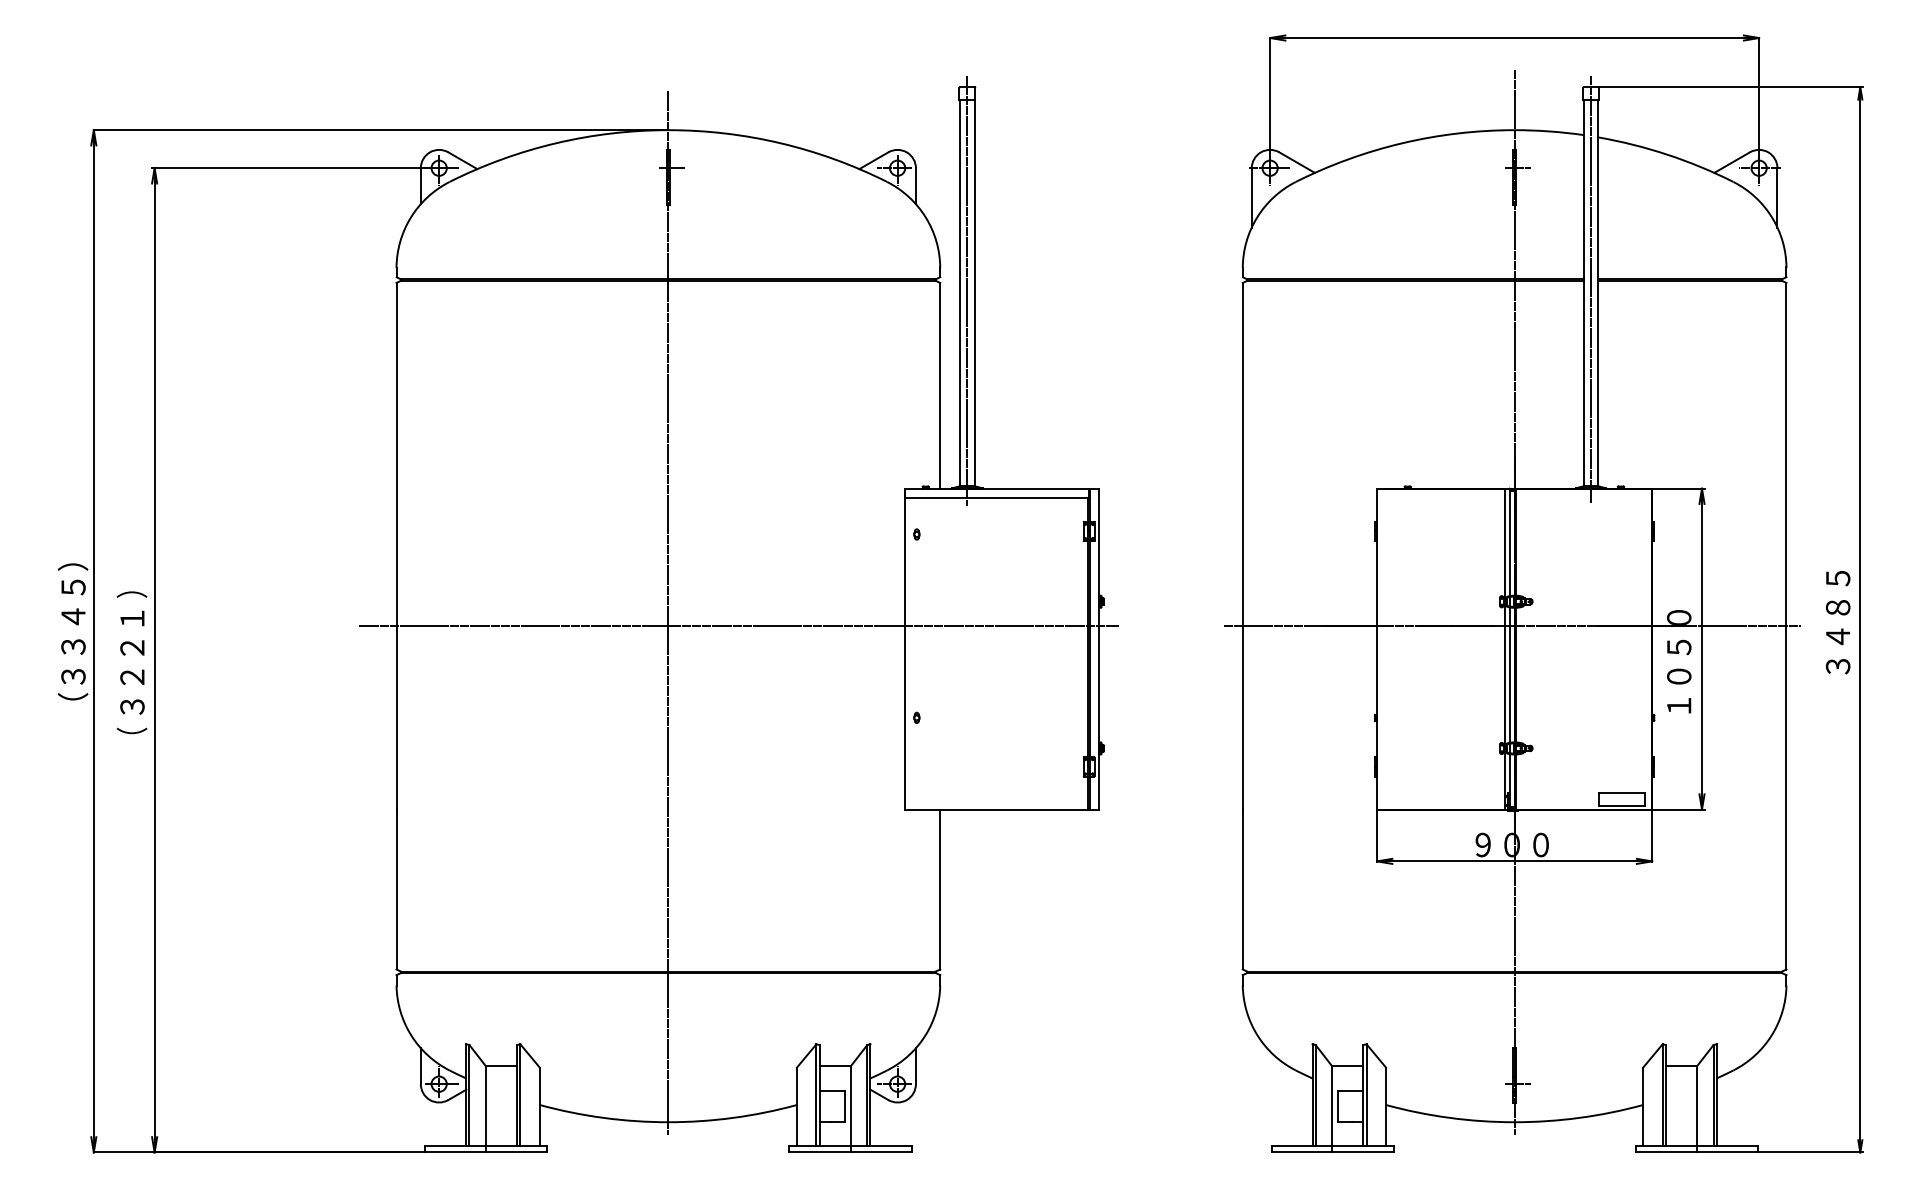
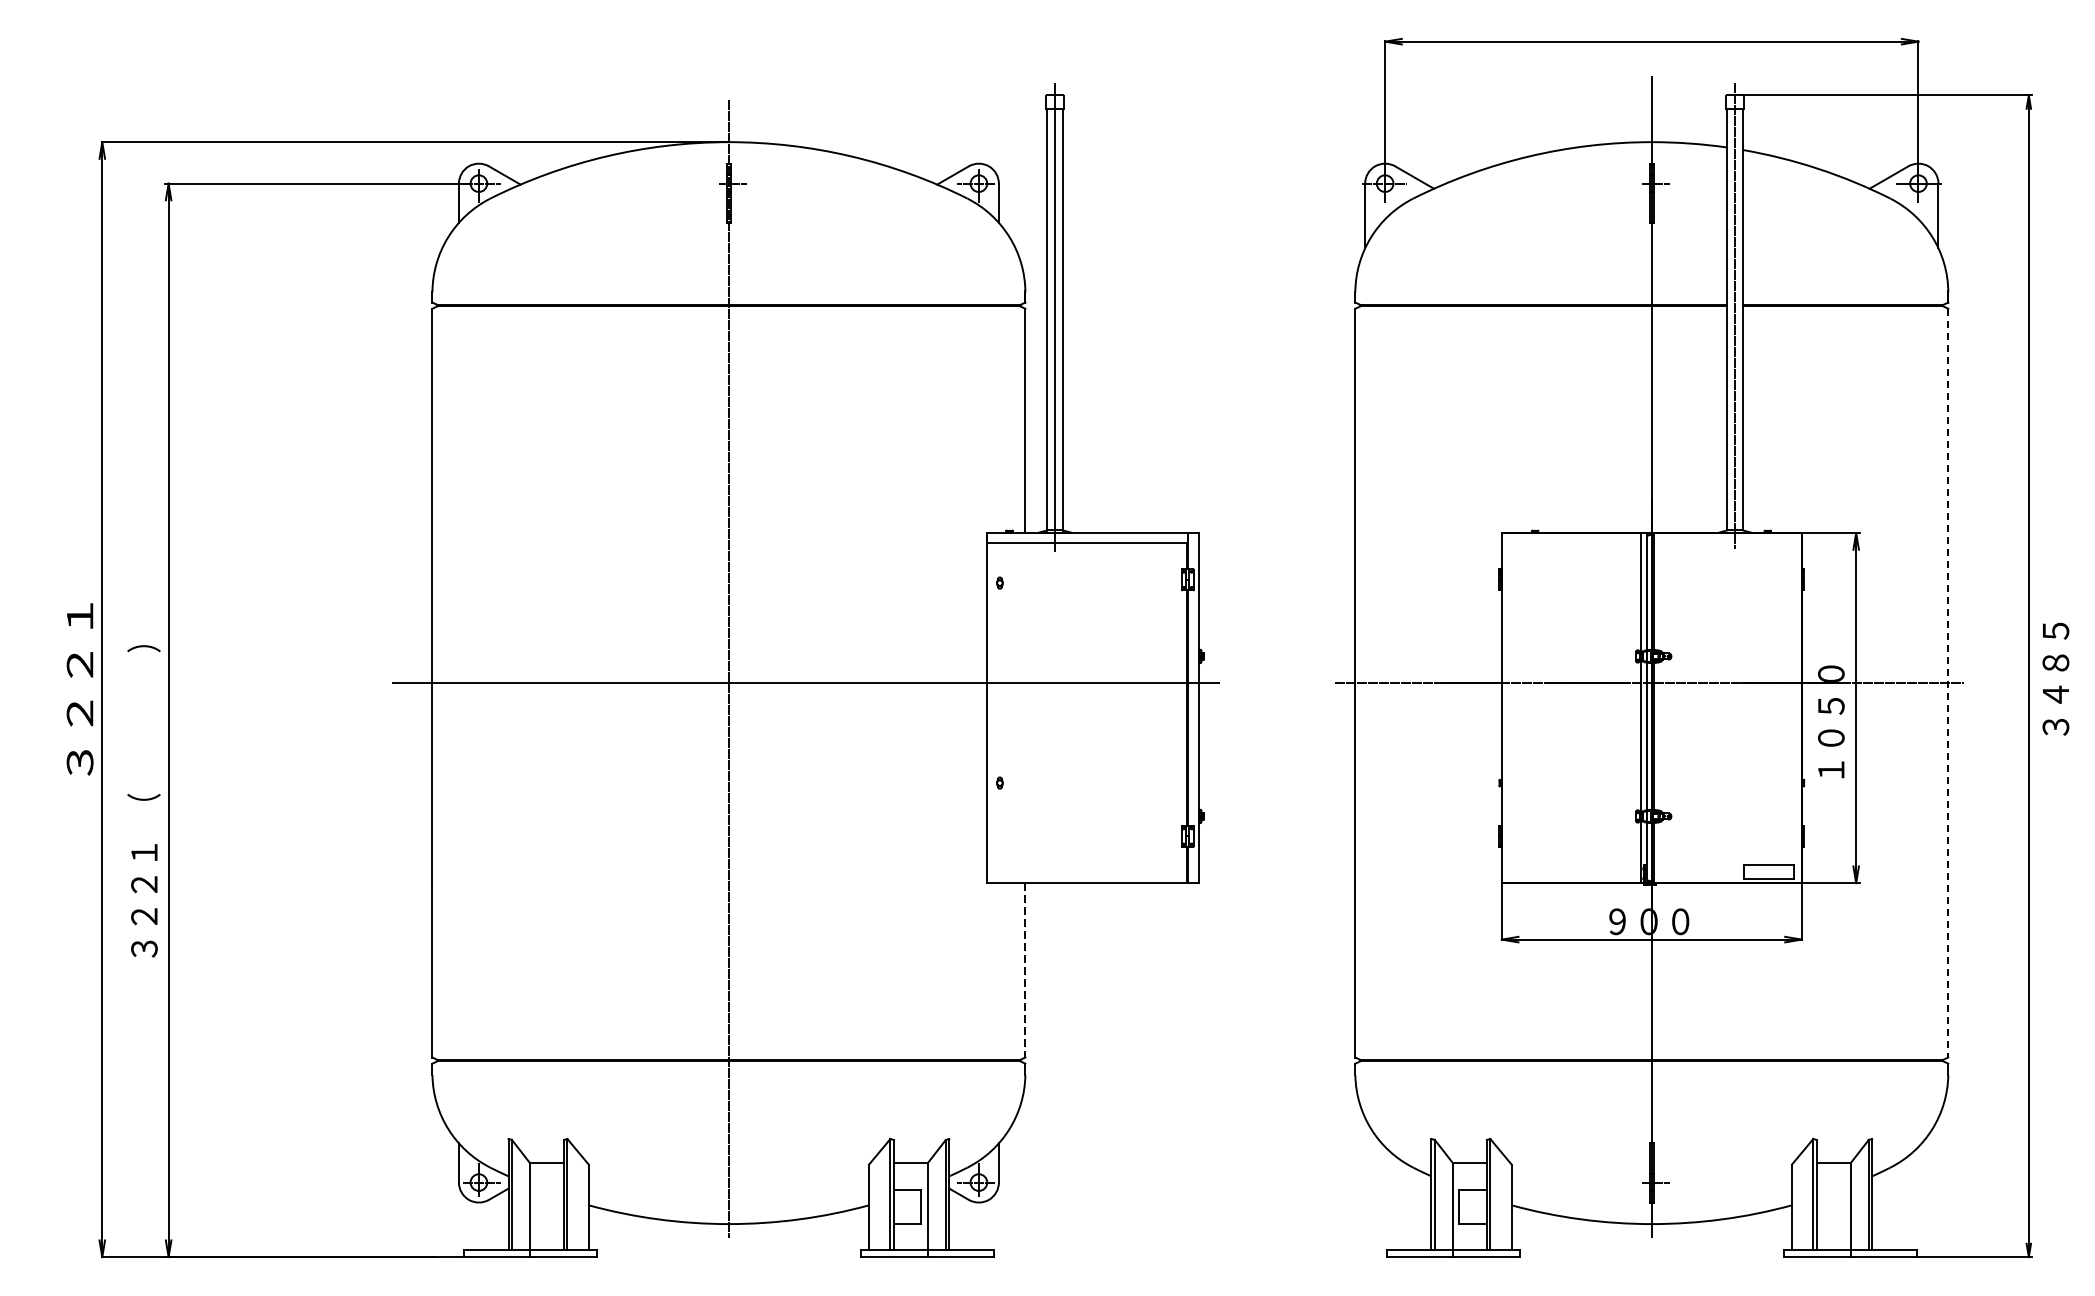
text: (1837, 622) -> (2055, 679), moved
line: (1786, 626) -> (1948, 683), solid -> dashed
text: (72, 632) -> (79, 689), （３３４５） -> ３２２１
text: (132, 662) -> (144, 900), moved
line: (940, 889) -> (1025, 970), solid -> dashed

